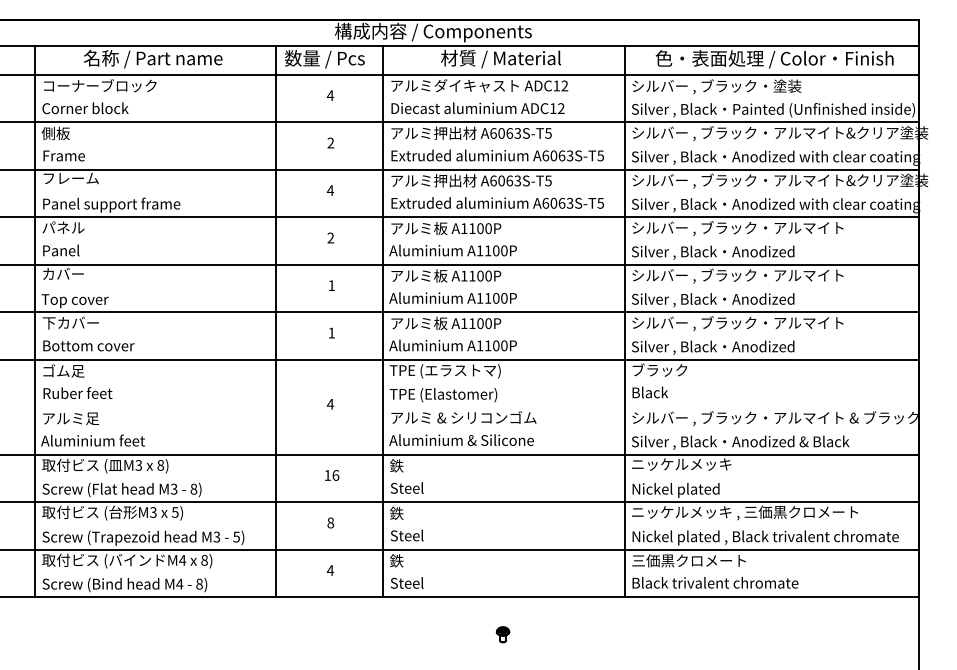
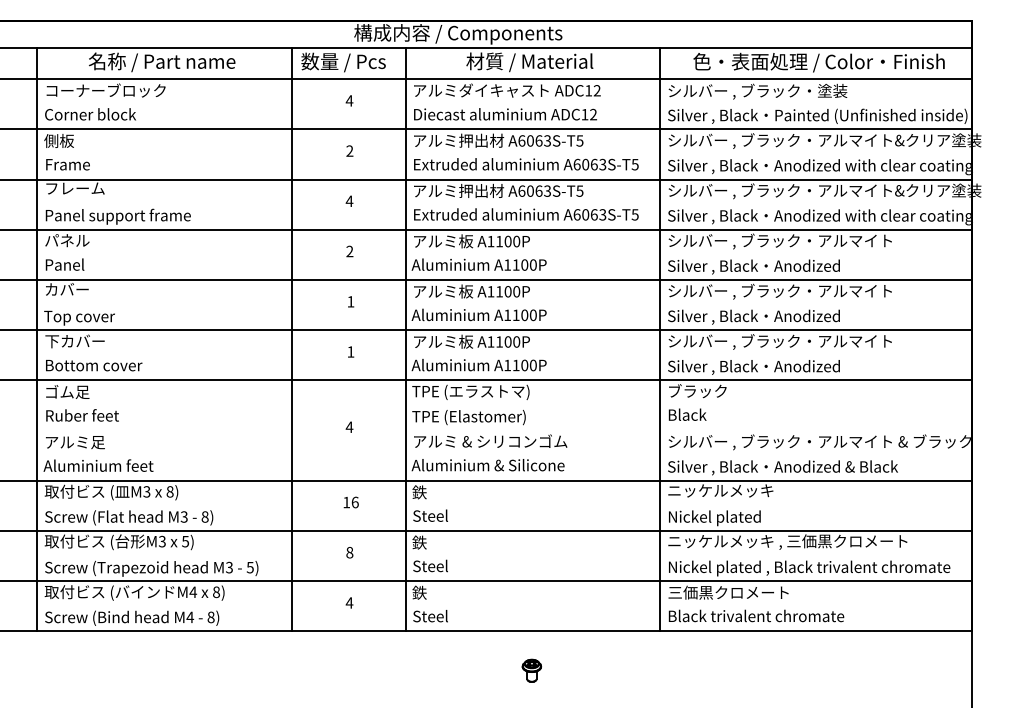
part: (502, 634) -> (531, 670), size x1.4

